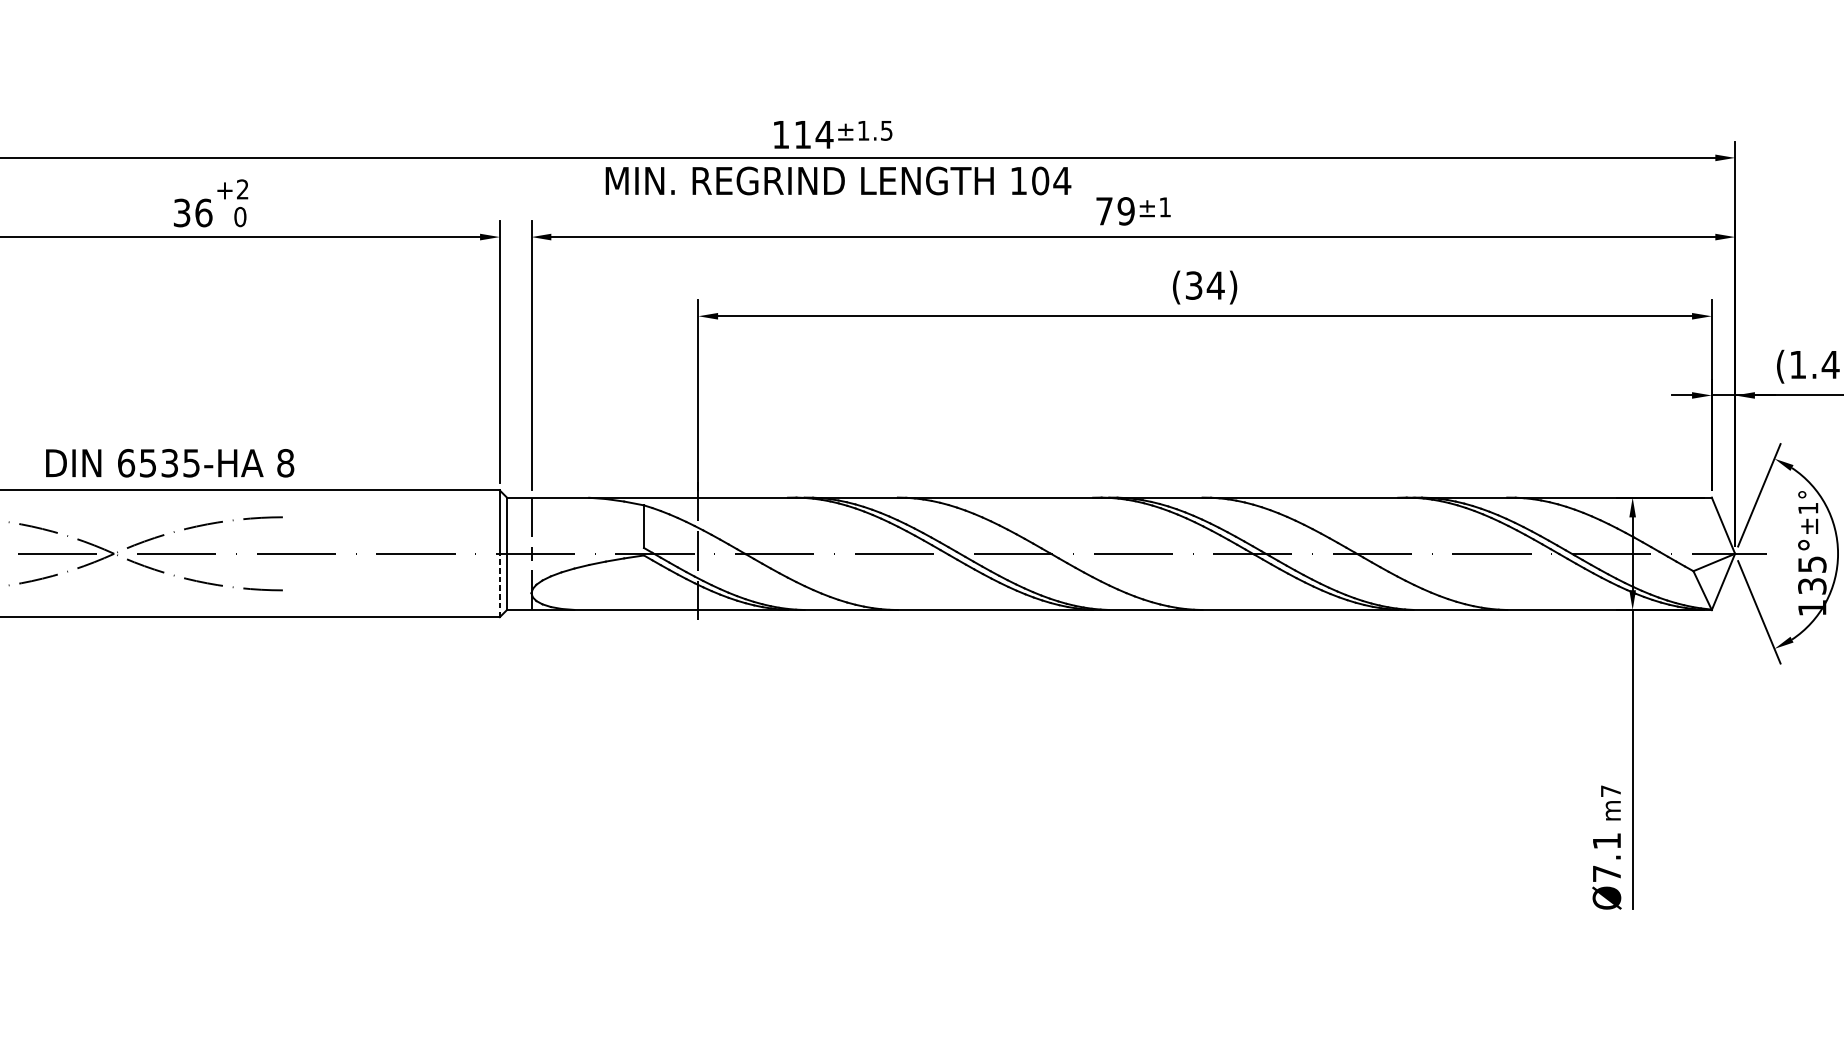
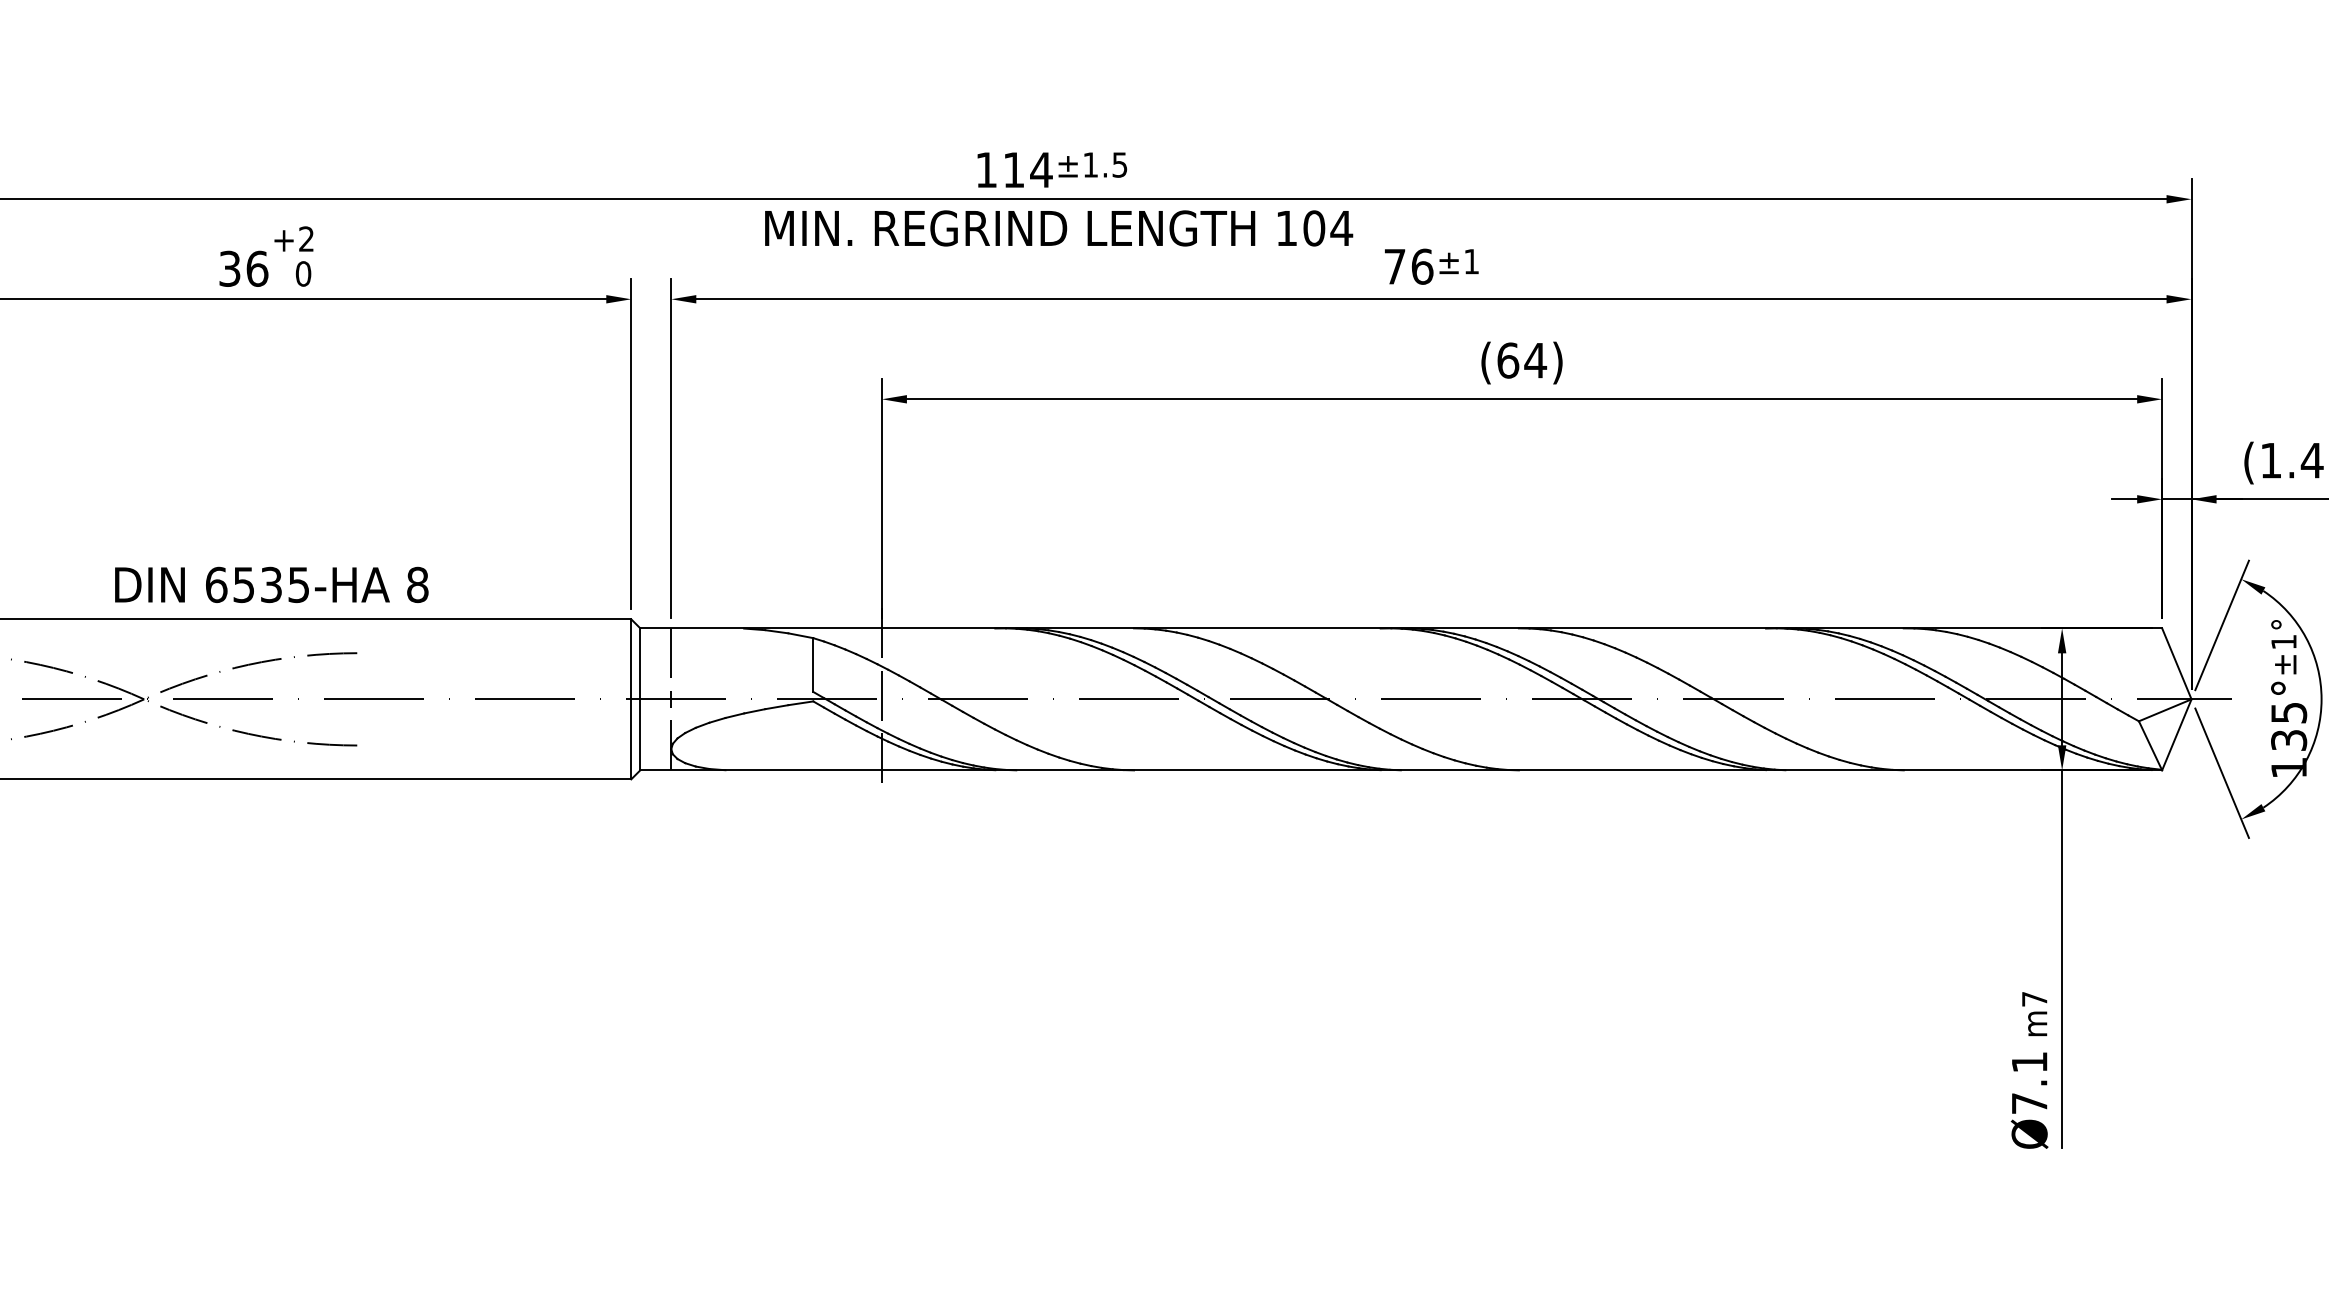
text: (1126, 211) -> (1422, 266), 79 -> 76
text: (1194, 285) -> (1508, 360), (34) -> (64)
text: (169, 462) -> (271, 584), moved
line: (500, 584) -> (631, 738), dashed -> solid

